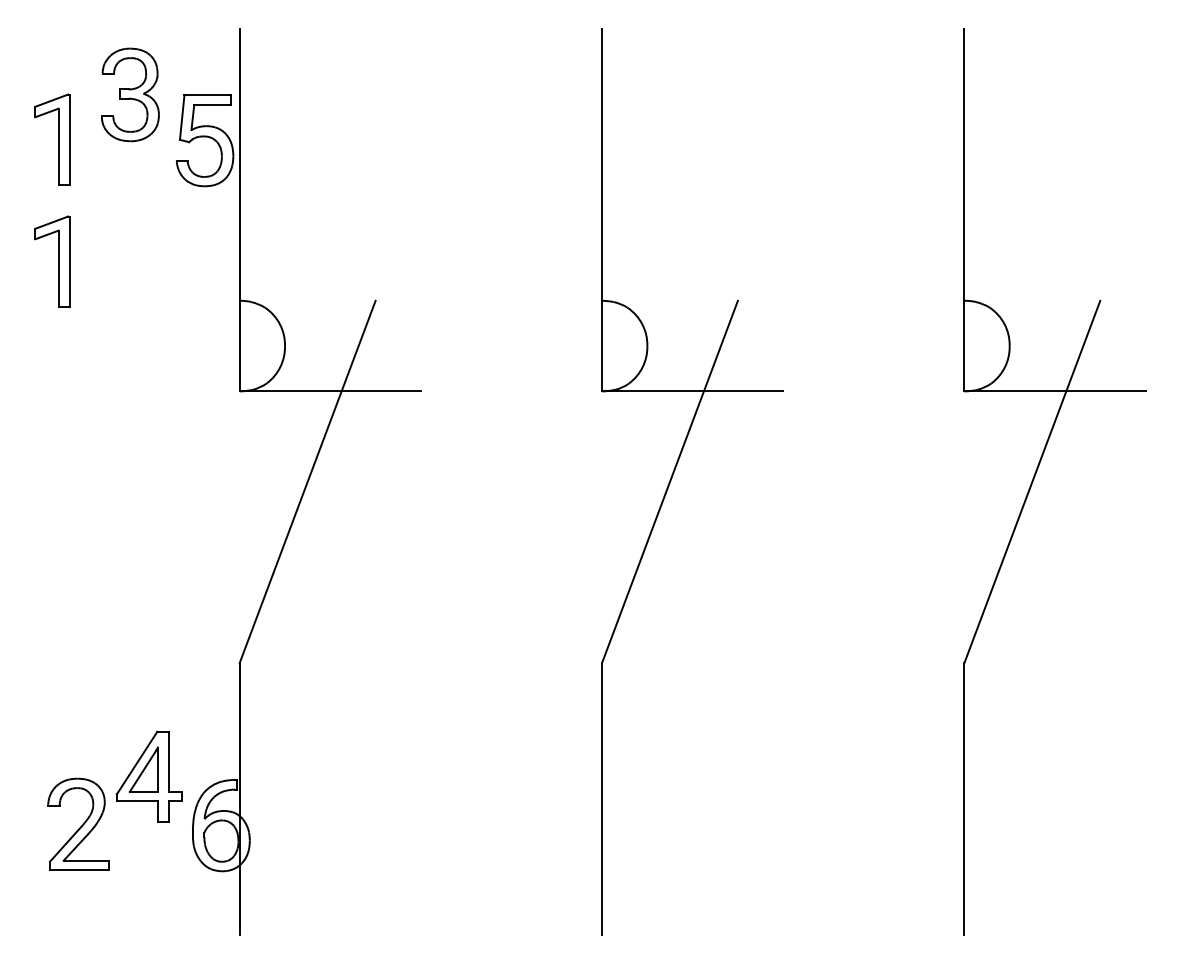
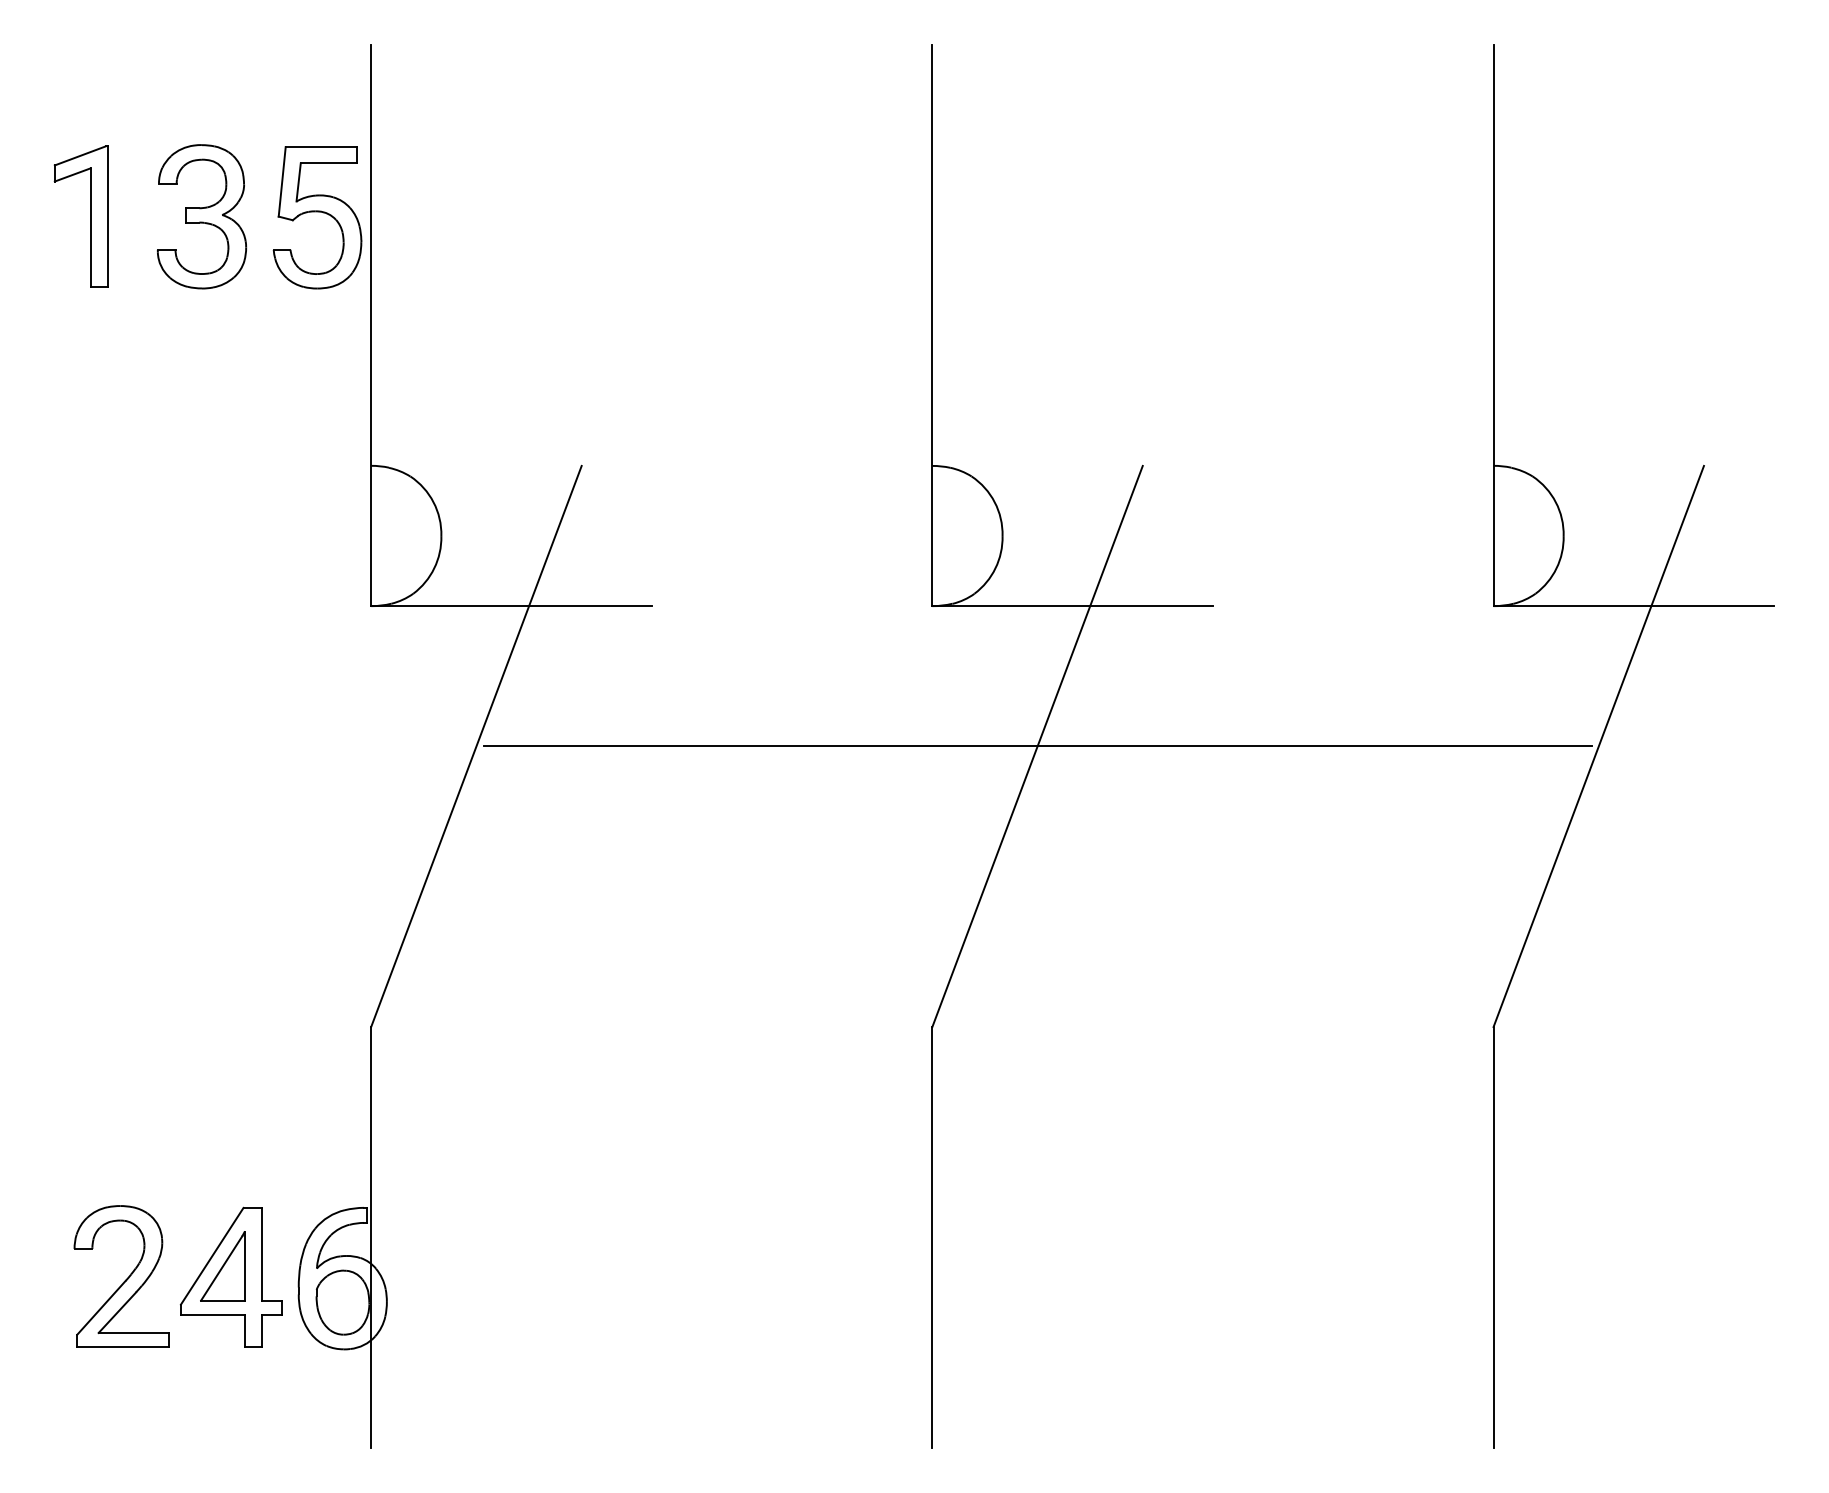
part: (130, 94) -> (202, 216), moved
part: (52, 261) -> (81, 405), removed
line: (669, 481) -> (1036, 745), added
part: (148, 776) -> (229, 1276), moved

